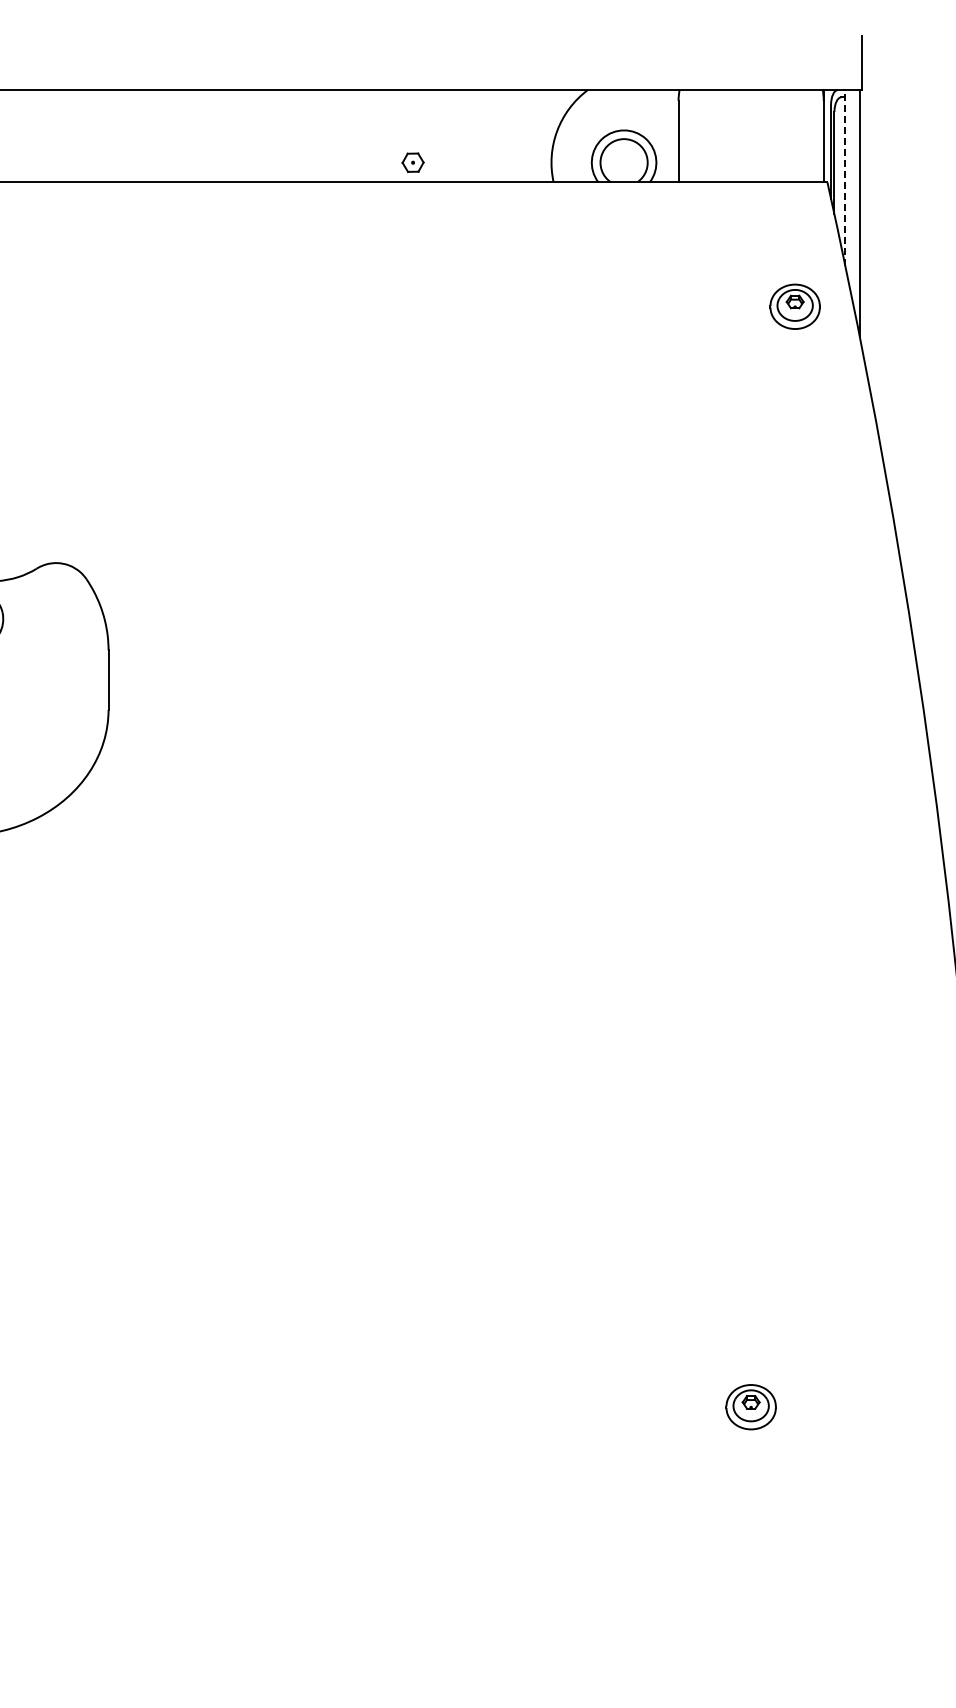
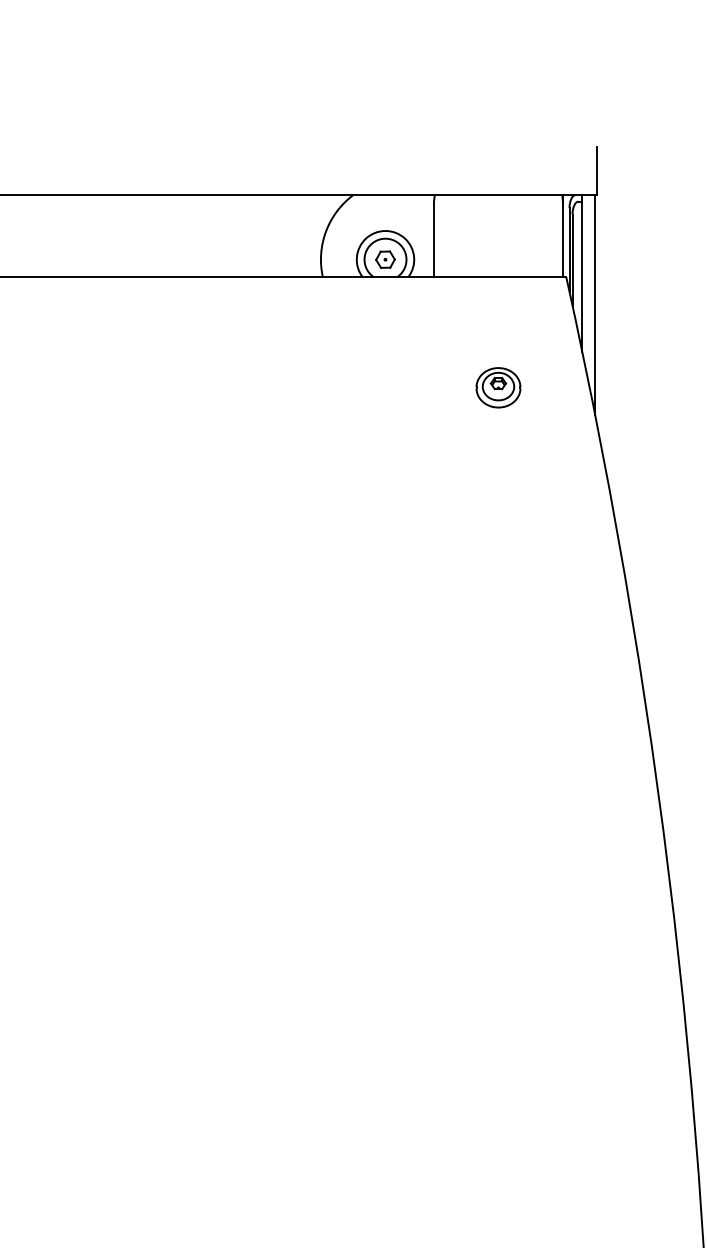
part: (412, 162) -> (384, 259), moved
line: (845, 177) -> (582, 272), dashed -> solid
part: (794, 306) -> (497, 387), moved

